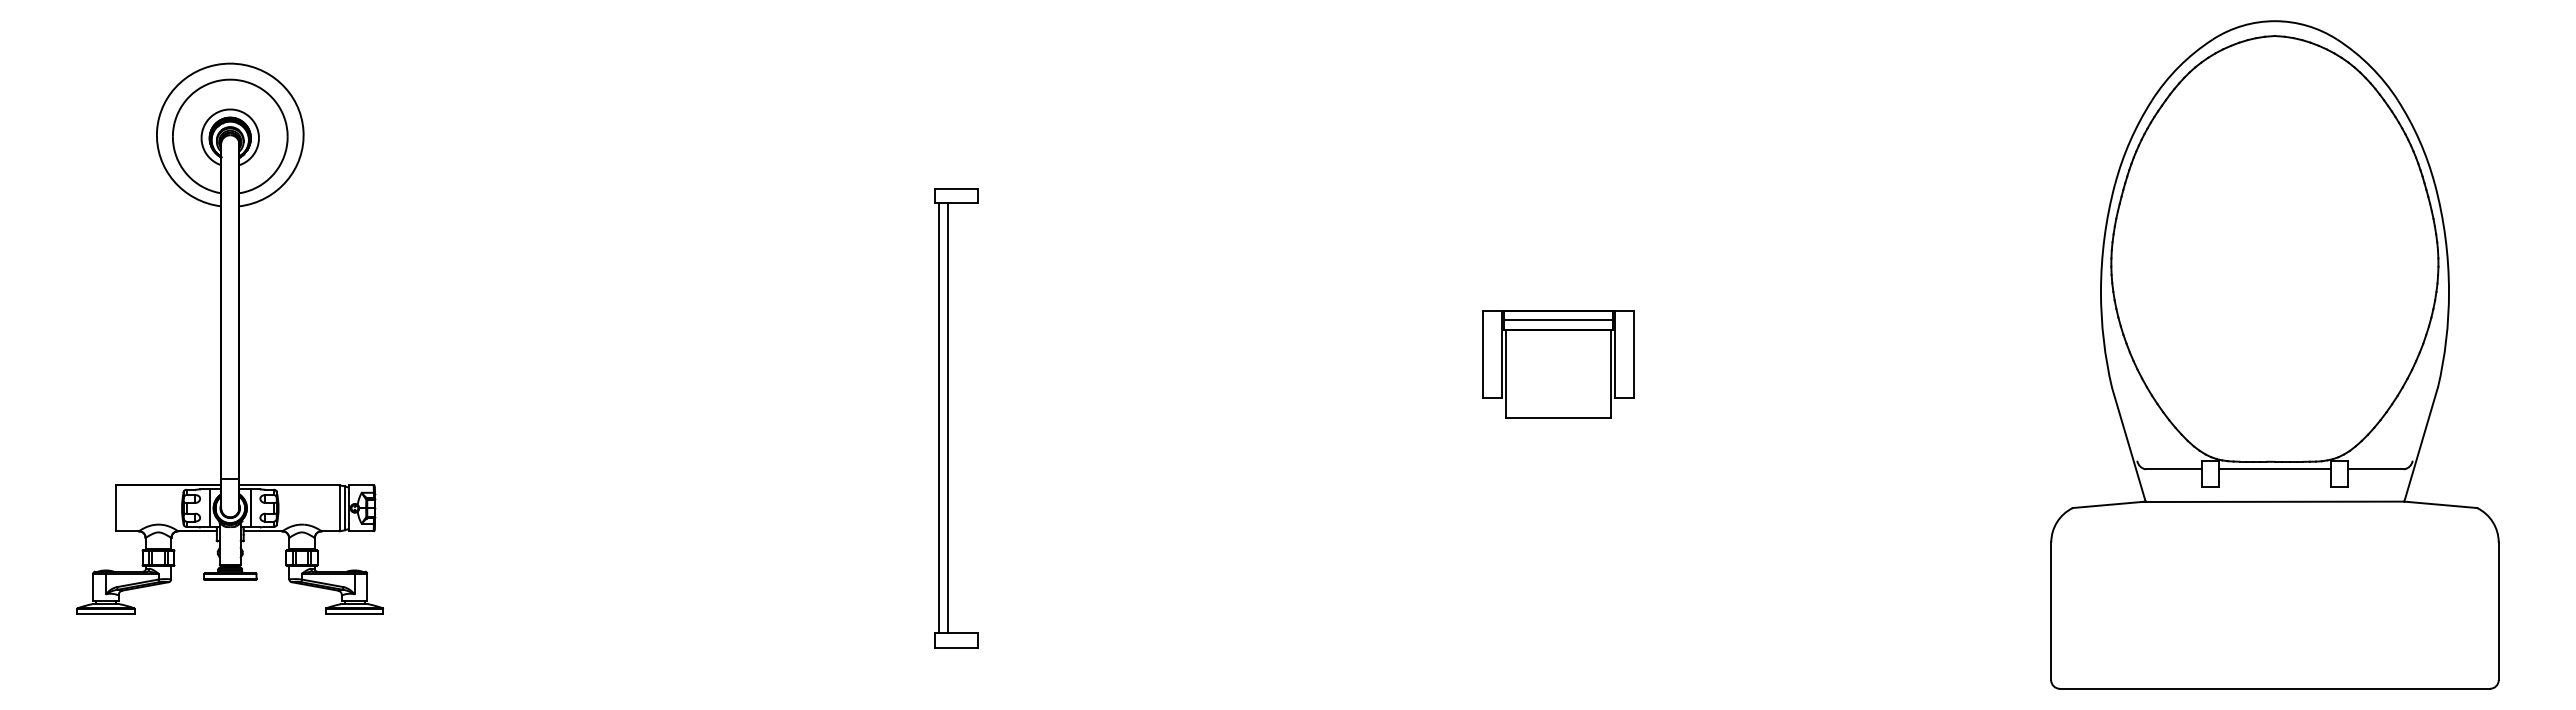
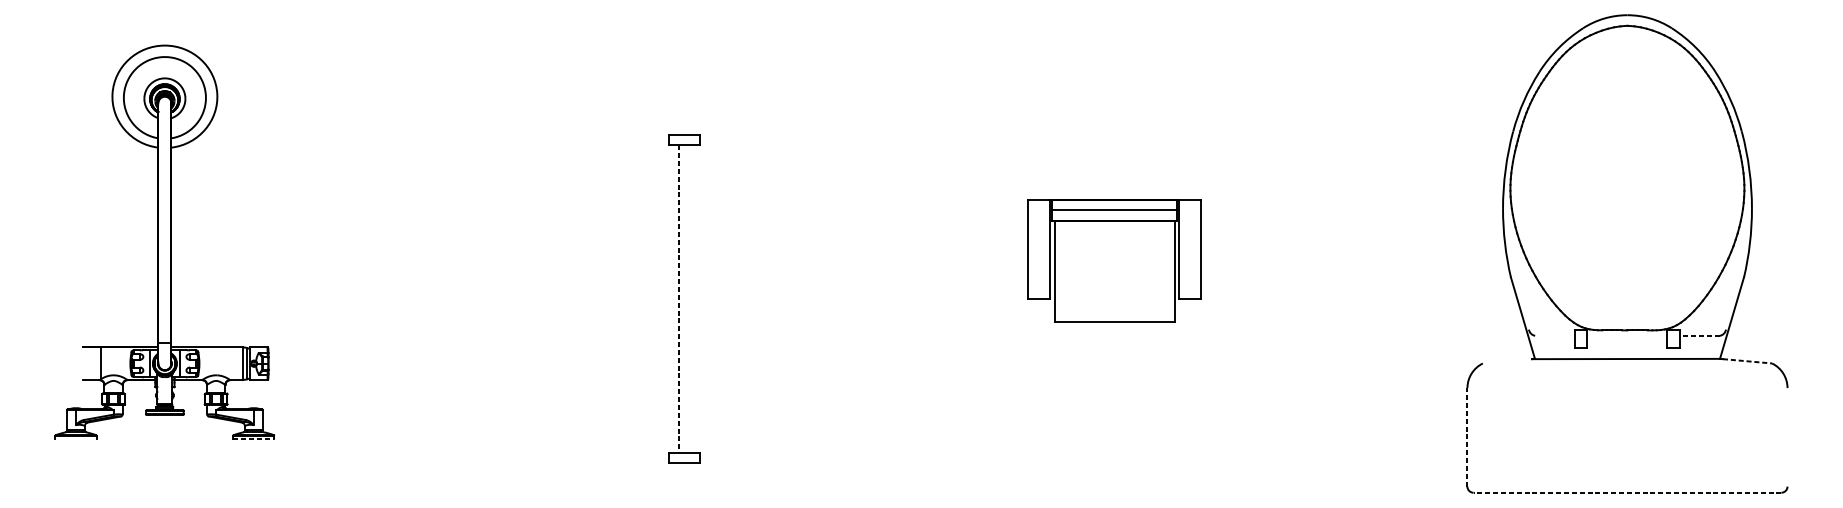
part: (1558, 364) -> (1114, 260), size x1.6
line: (938, 417) -> (671, 298), removed
line: (948, 418) -> (678, 299), solid -> dashed
line: (2173, 469) -> (1554, 335), removed
line: (2274, 469) -> (1627, 335), removed
line: (2376, 469) -> (1700, 335), solid -> dashed
line: (2108, 504) -> (1508, 360), removed
line: (2443, 505) -> (1748, 361), solid -> dashed
line: (116, 508) -> (101, 363), moved
line: (2051, 611) -> (1467, 437), solid -> dashed
line: (2498, 611) -> (1787, 437), removed
line: (105, 614) -> (75, 439), removed
line: (354, 614) -> (253, 439), solid -> dashed
line: (2274, 688) -> (1627, 492), solid -> dashed

